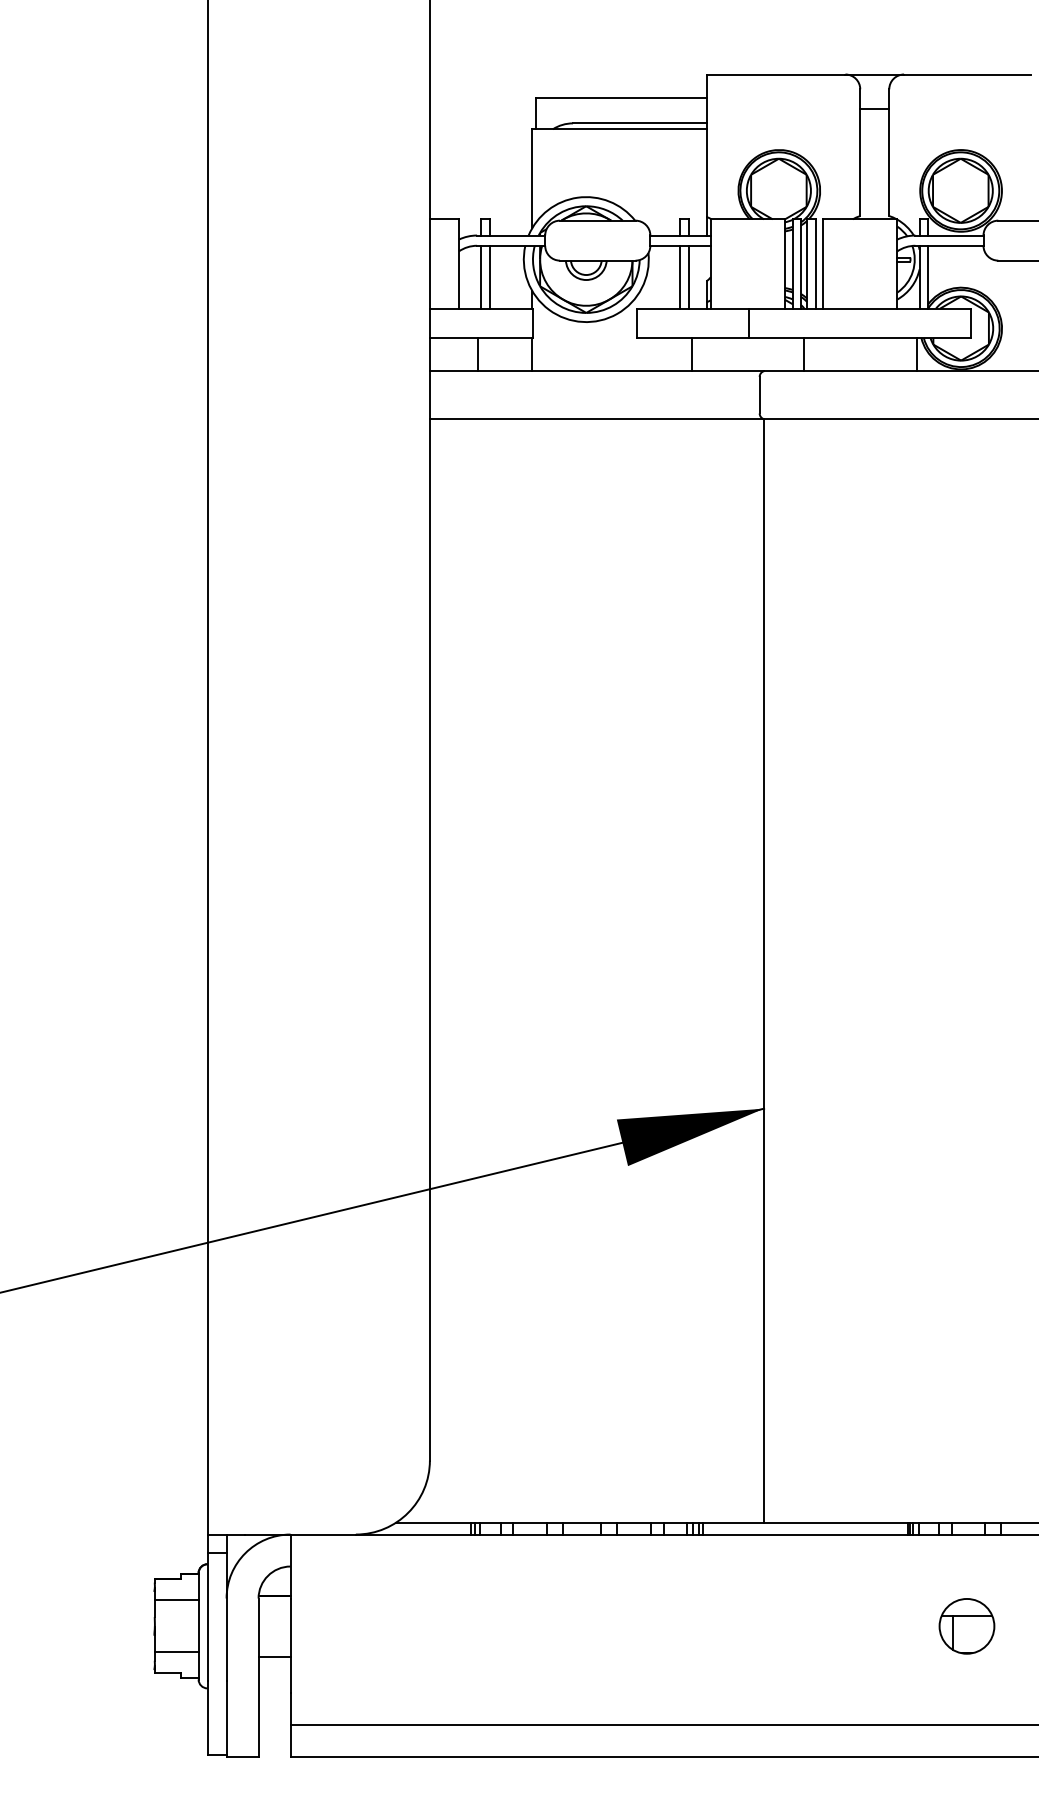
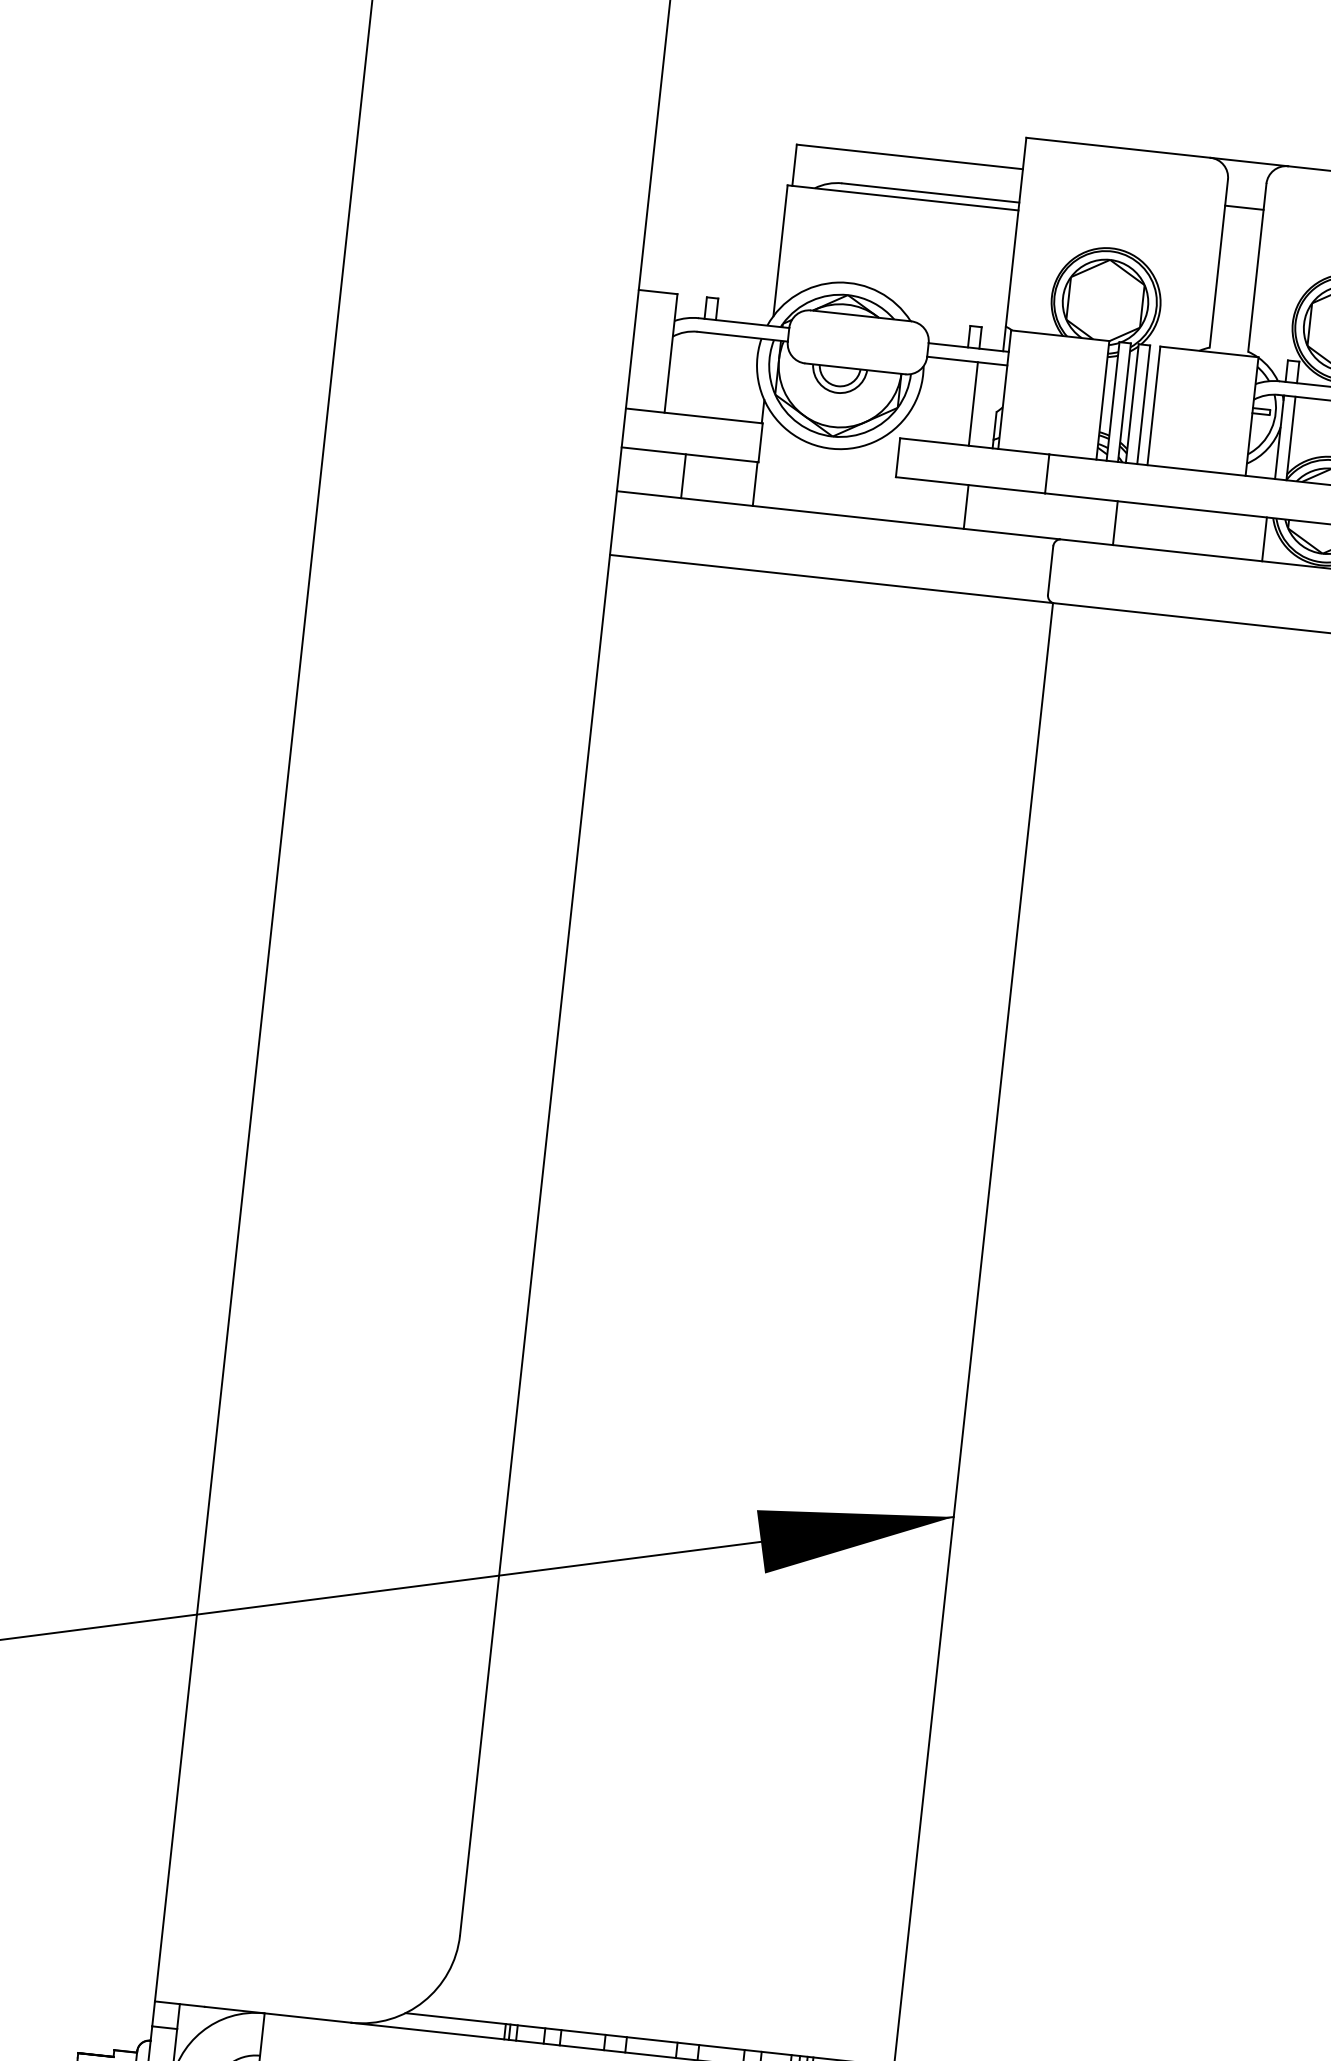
line: (481, 276) -> (698, 373), removed
line: (489, 276) -> (709, 374), removed
line: (680, 276) -> (962, 401), removed

